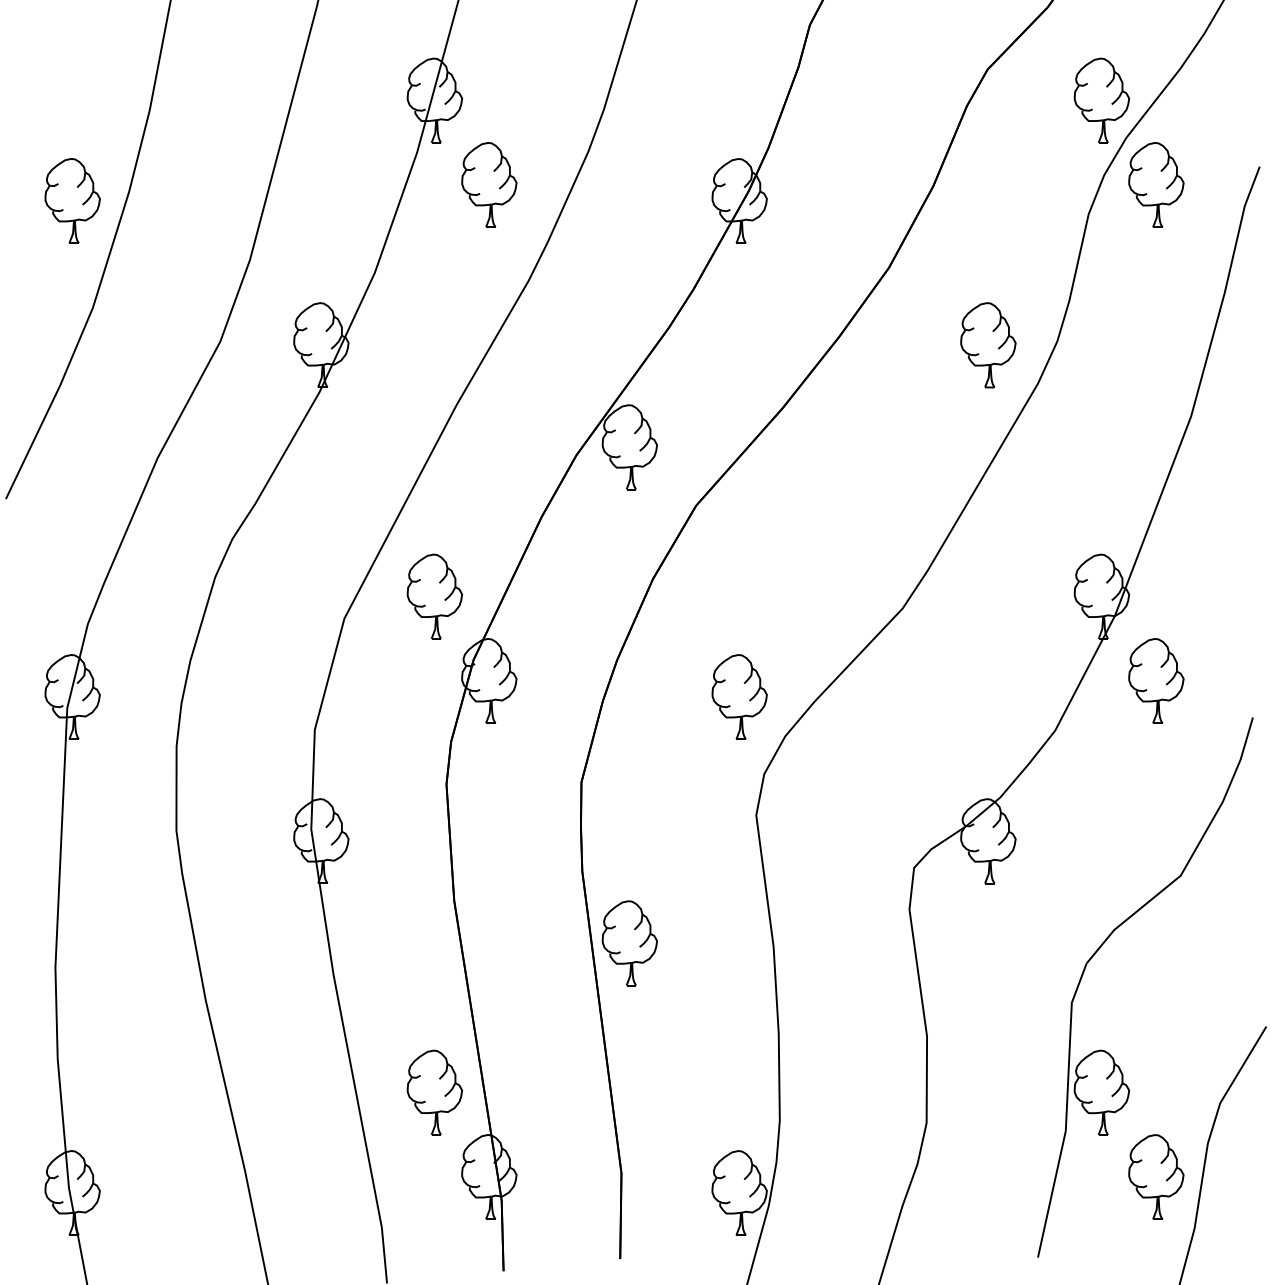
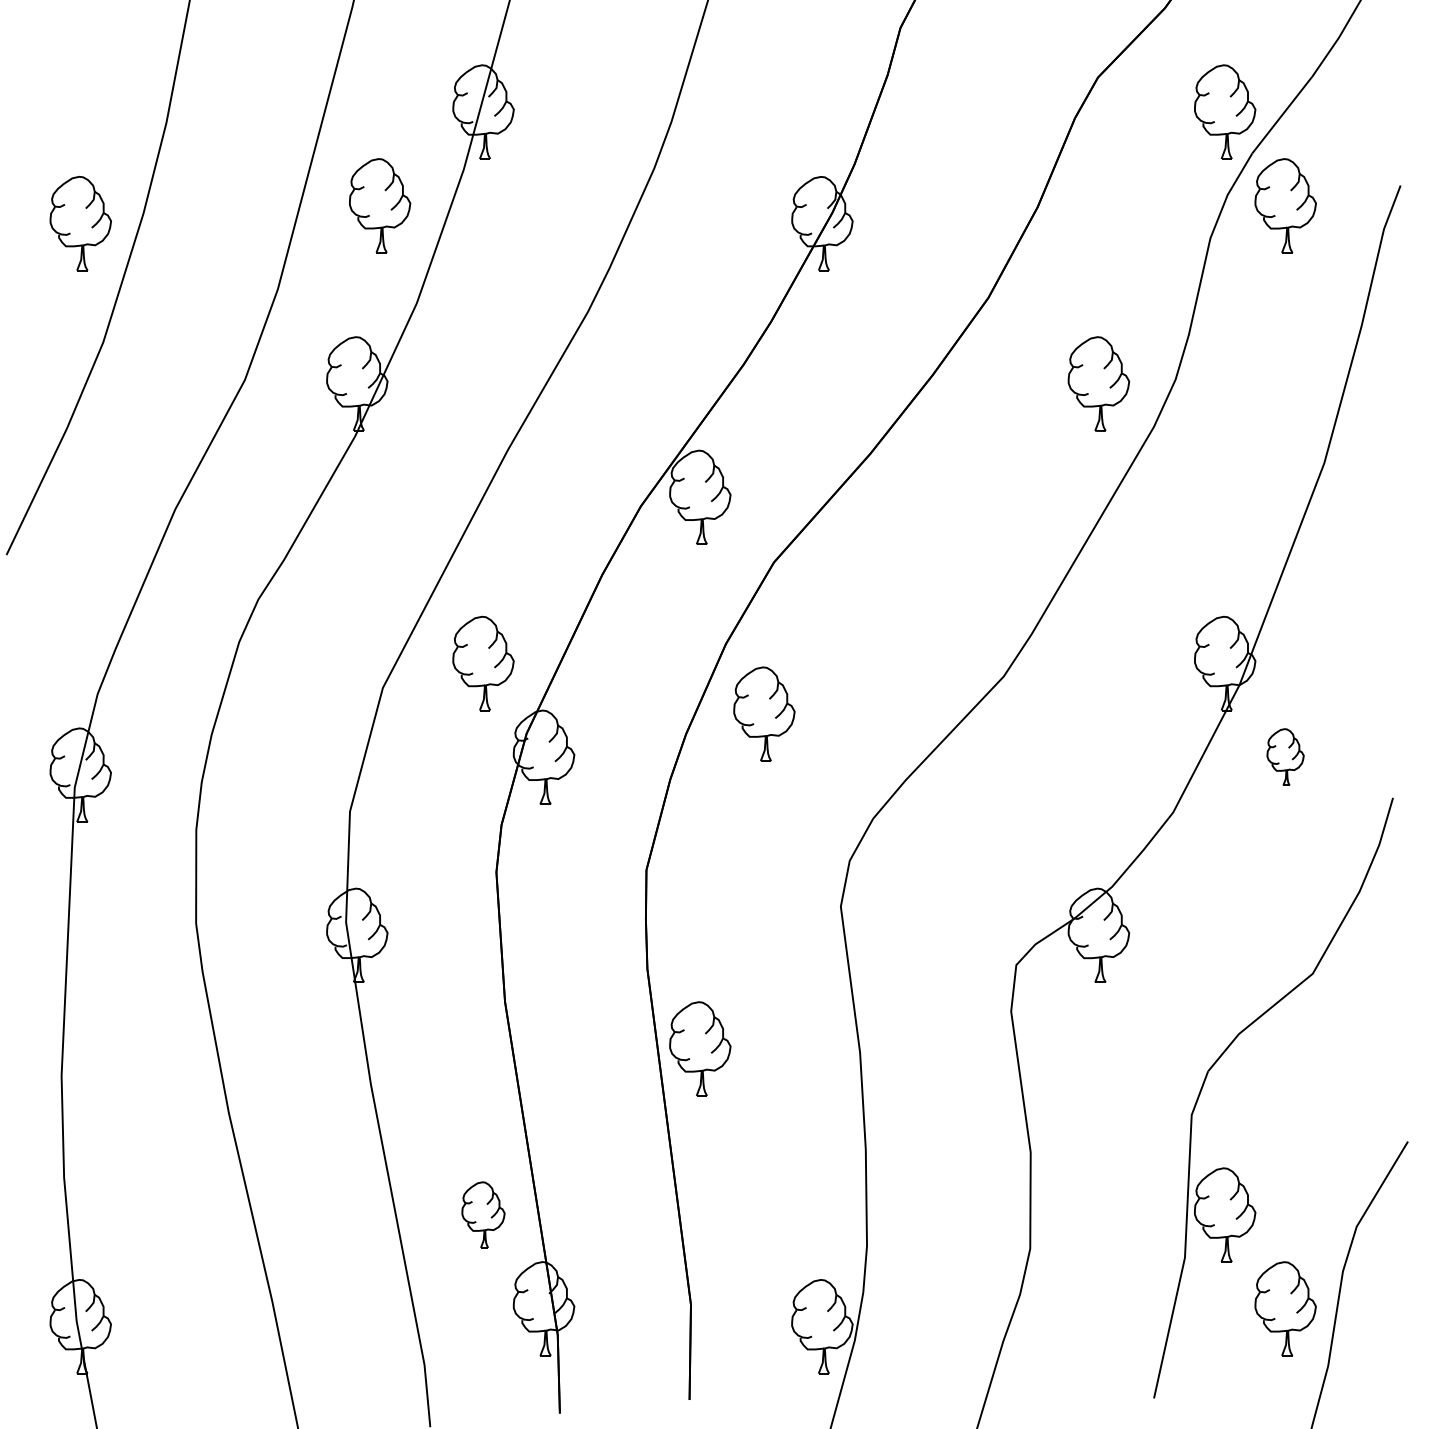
part: (489, 184) -> (380, 205), moved
part: (1156, 680) -> (1285, 756), size x0.6
part: (739, 696) -> (764, 713), moved
part: (434, 1092) -> (483, 1214), size x0.7

